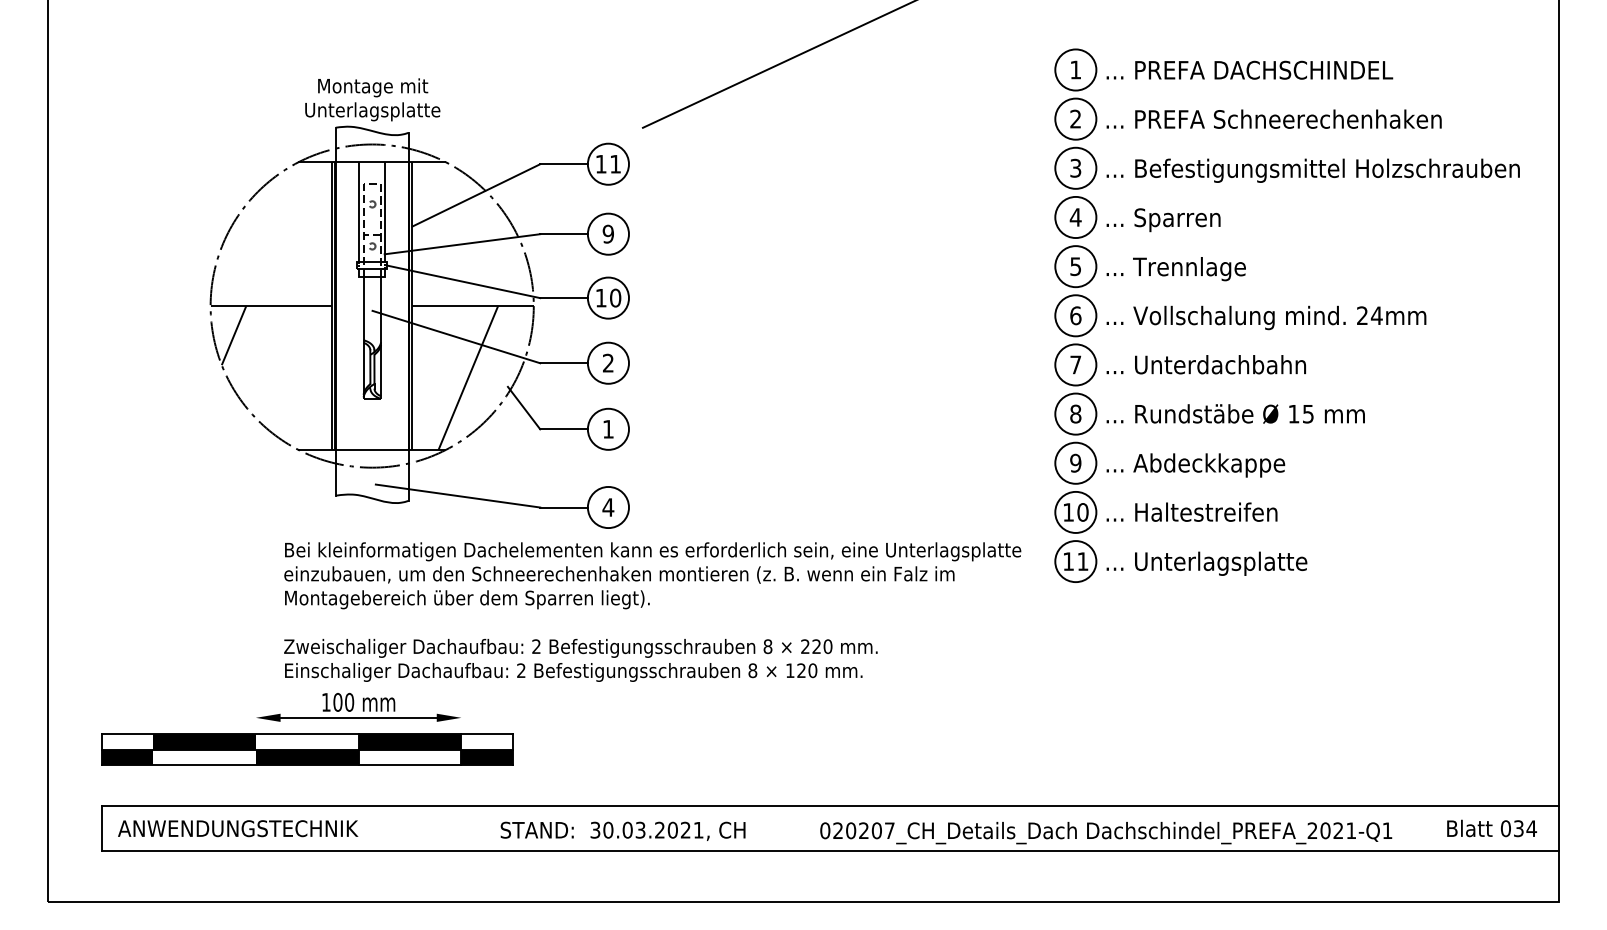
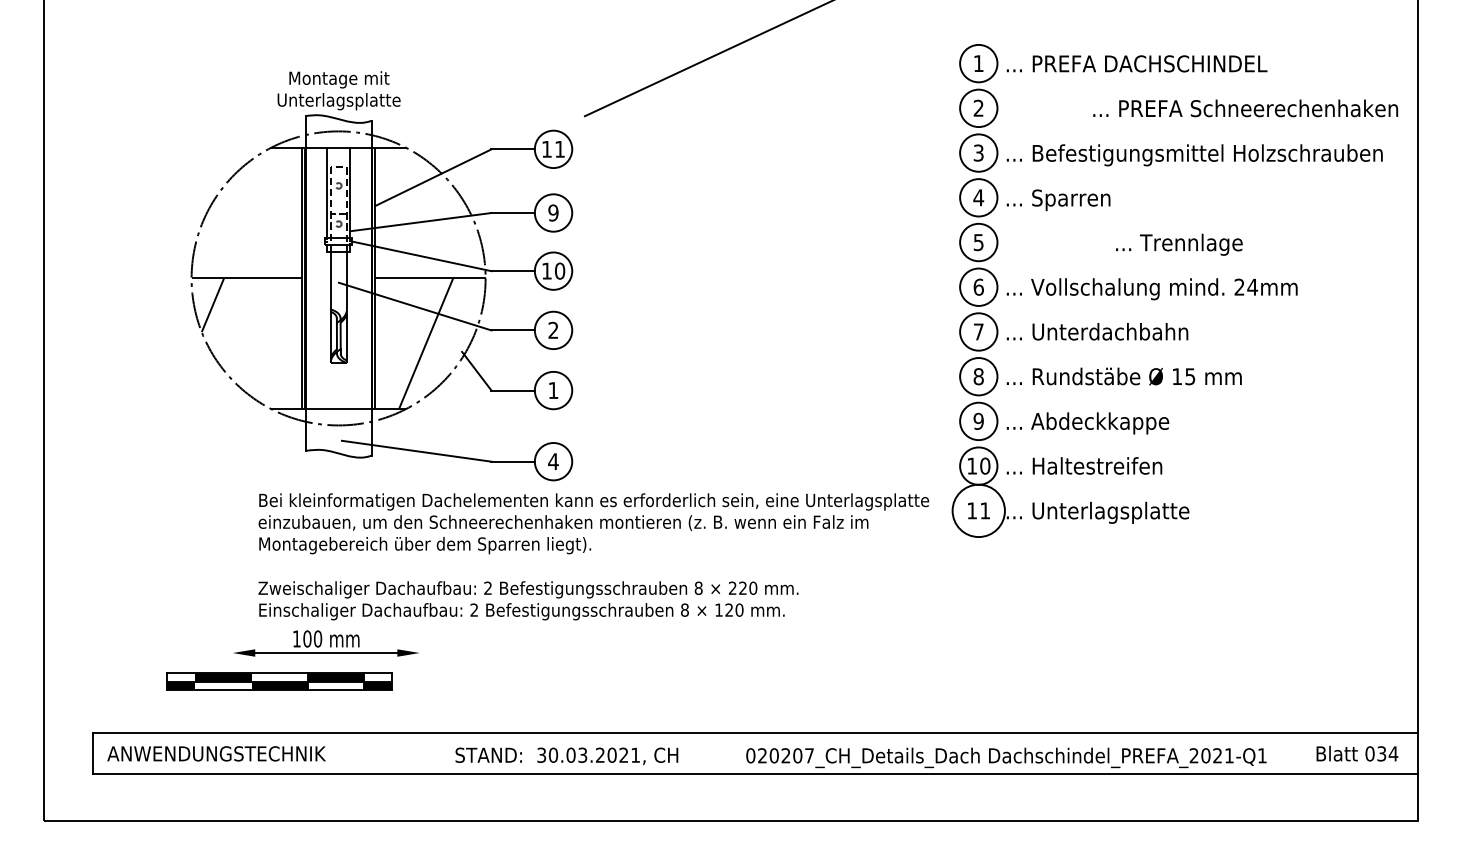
text: (1273, 118) -> (1245, 107), moved
text: (1175, 269) -> (1178, 245), moved
circle: (1075, 561) -> (978, 510), size x1.4
part: (307, 749) -> (279, 681), size x0.6

